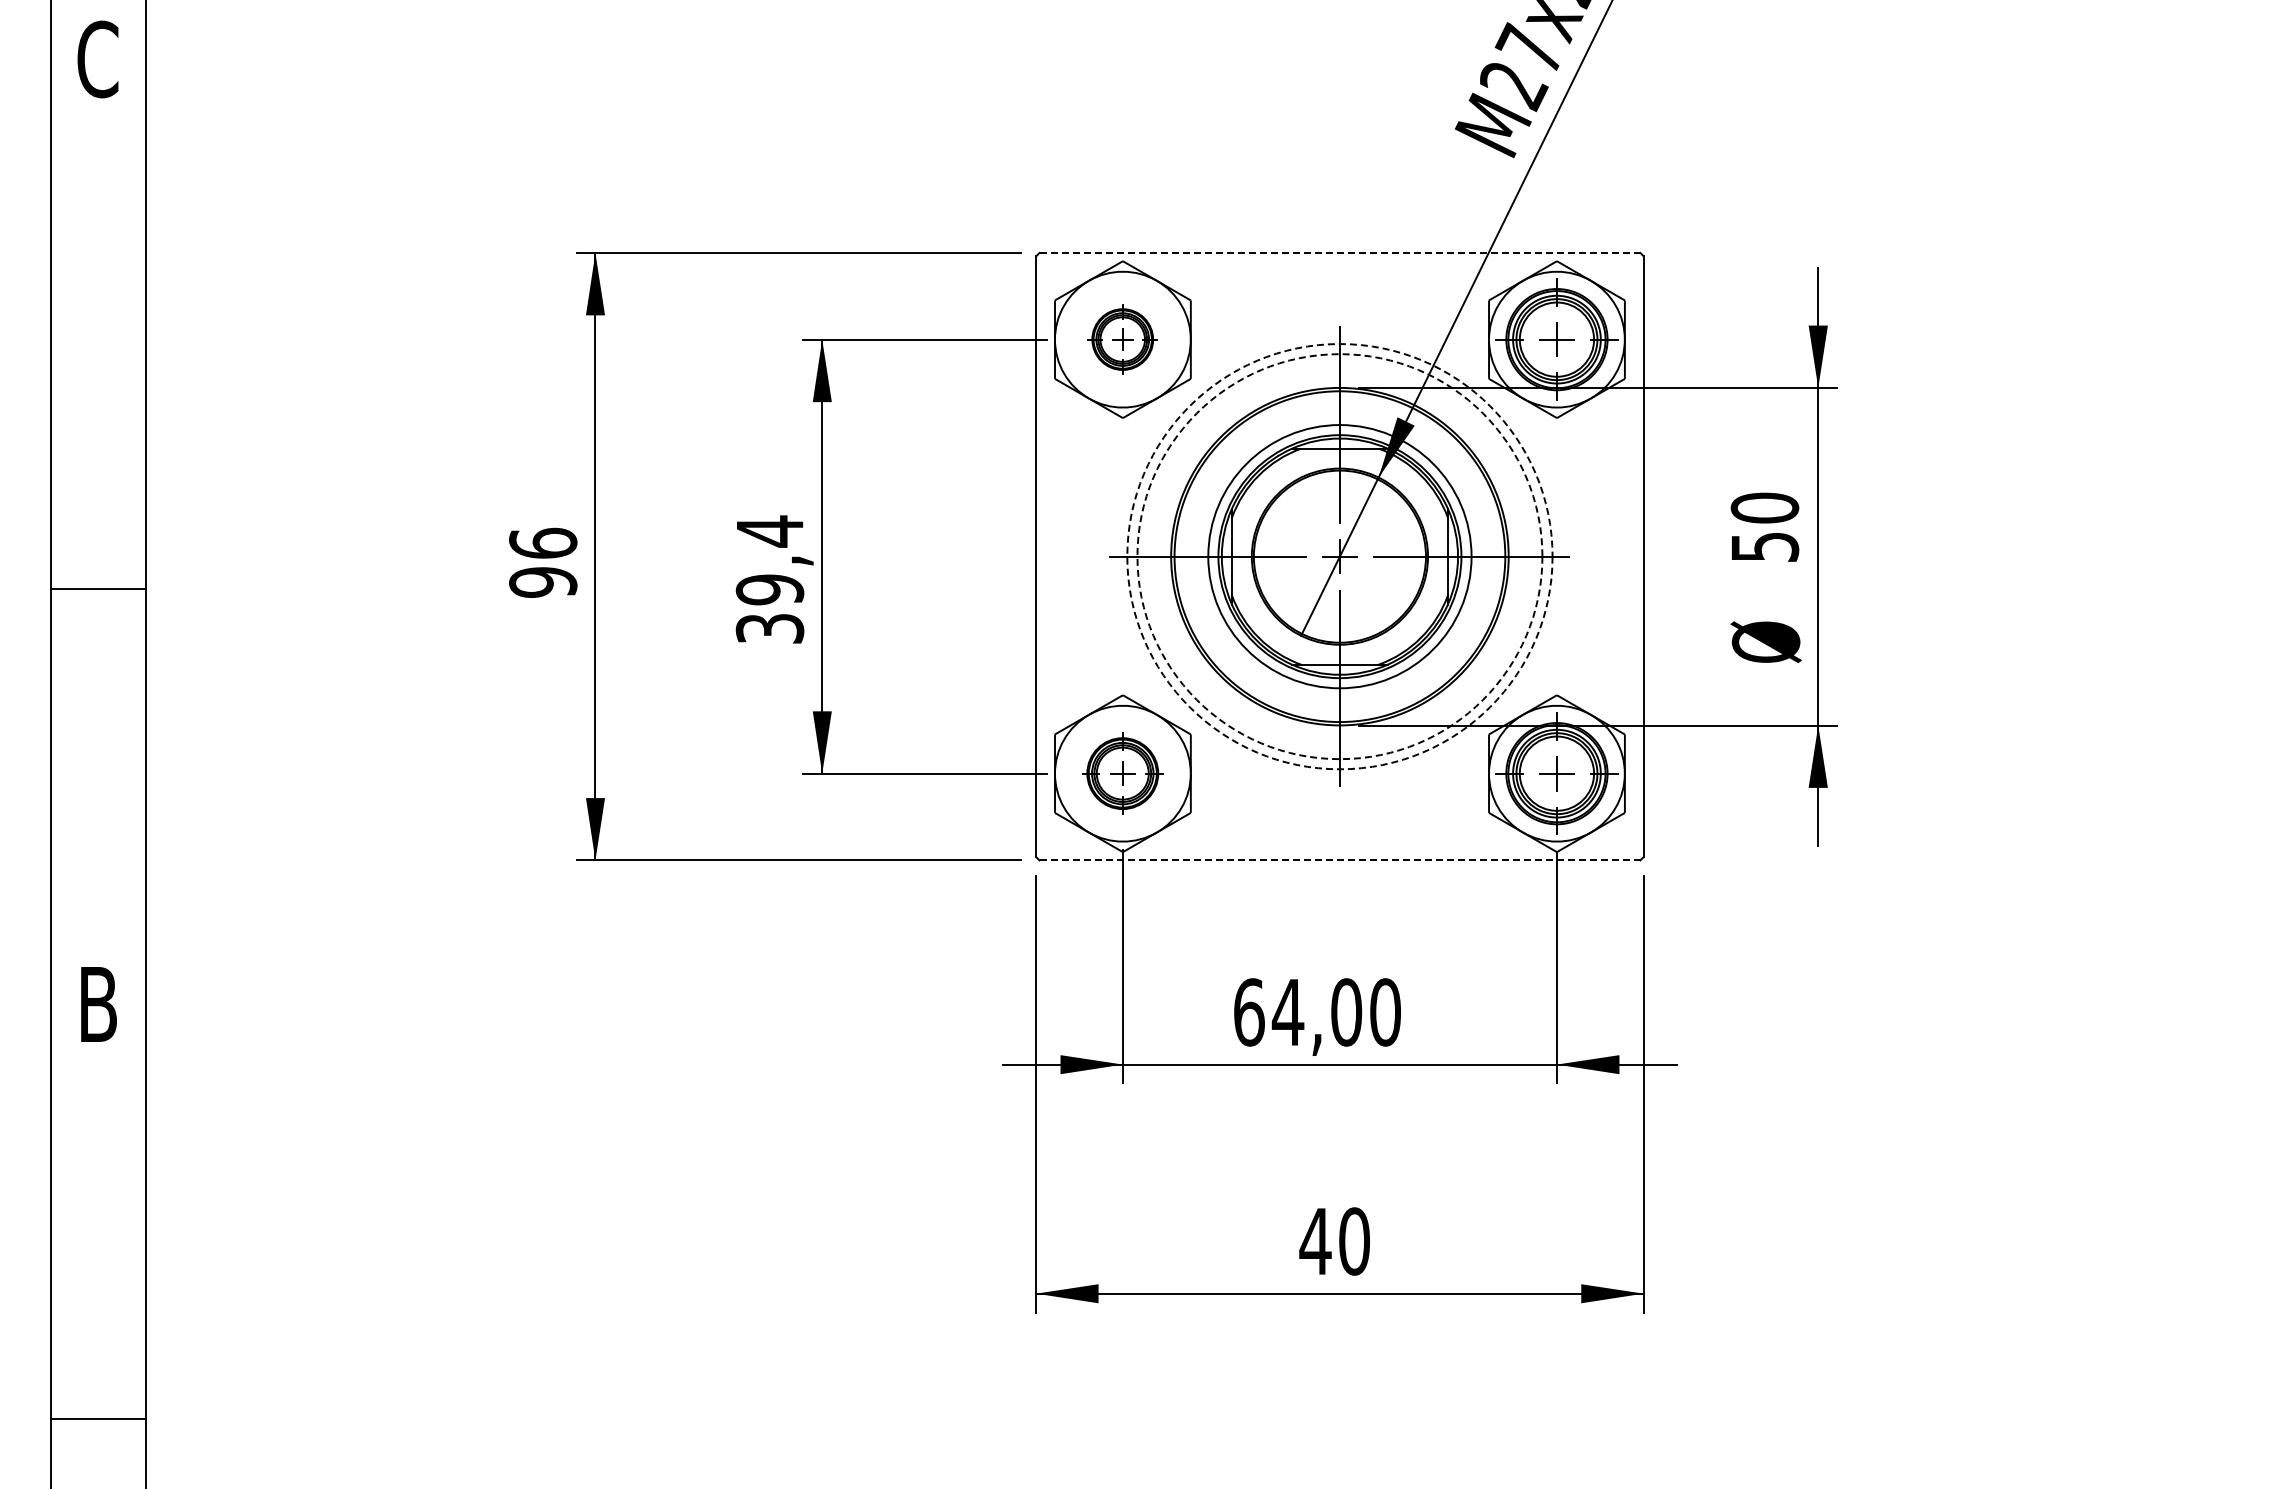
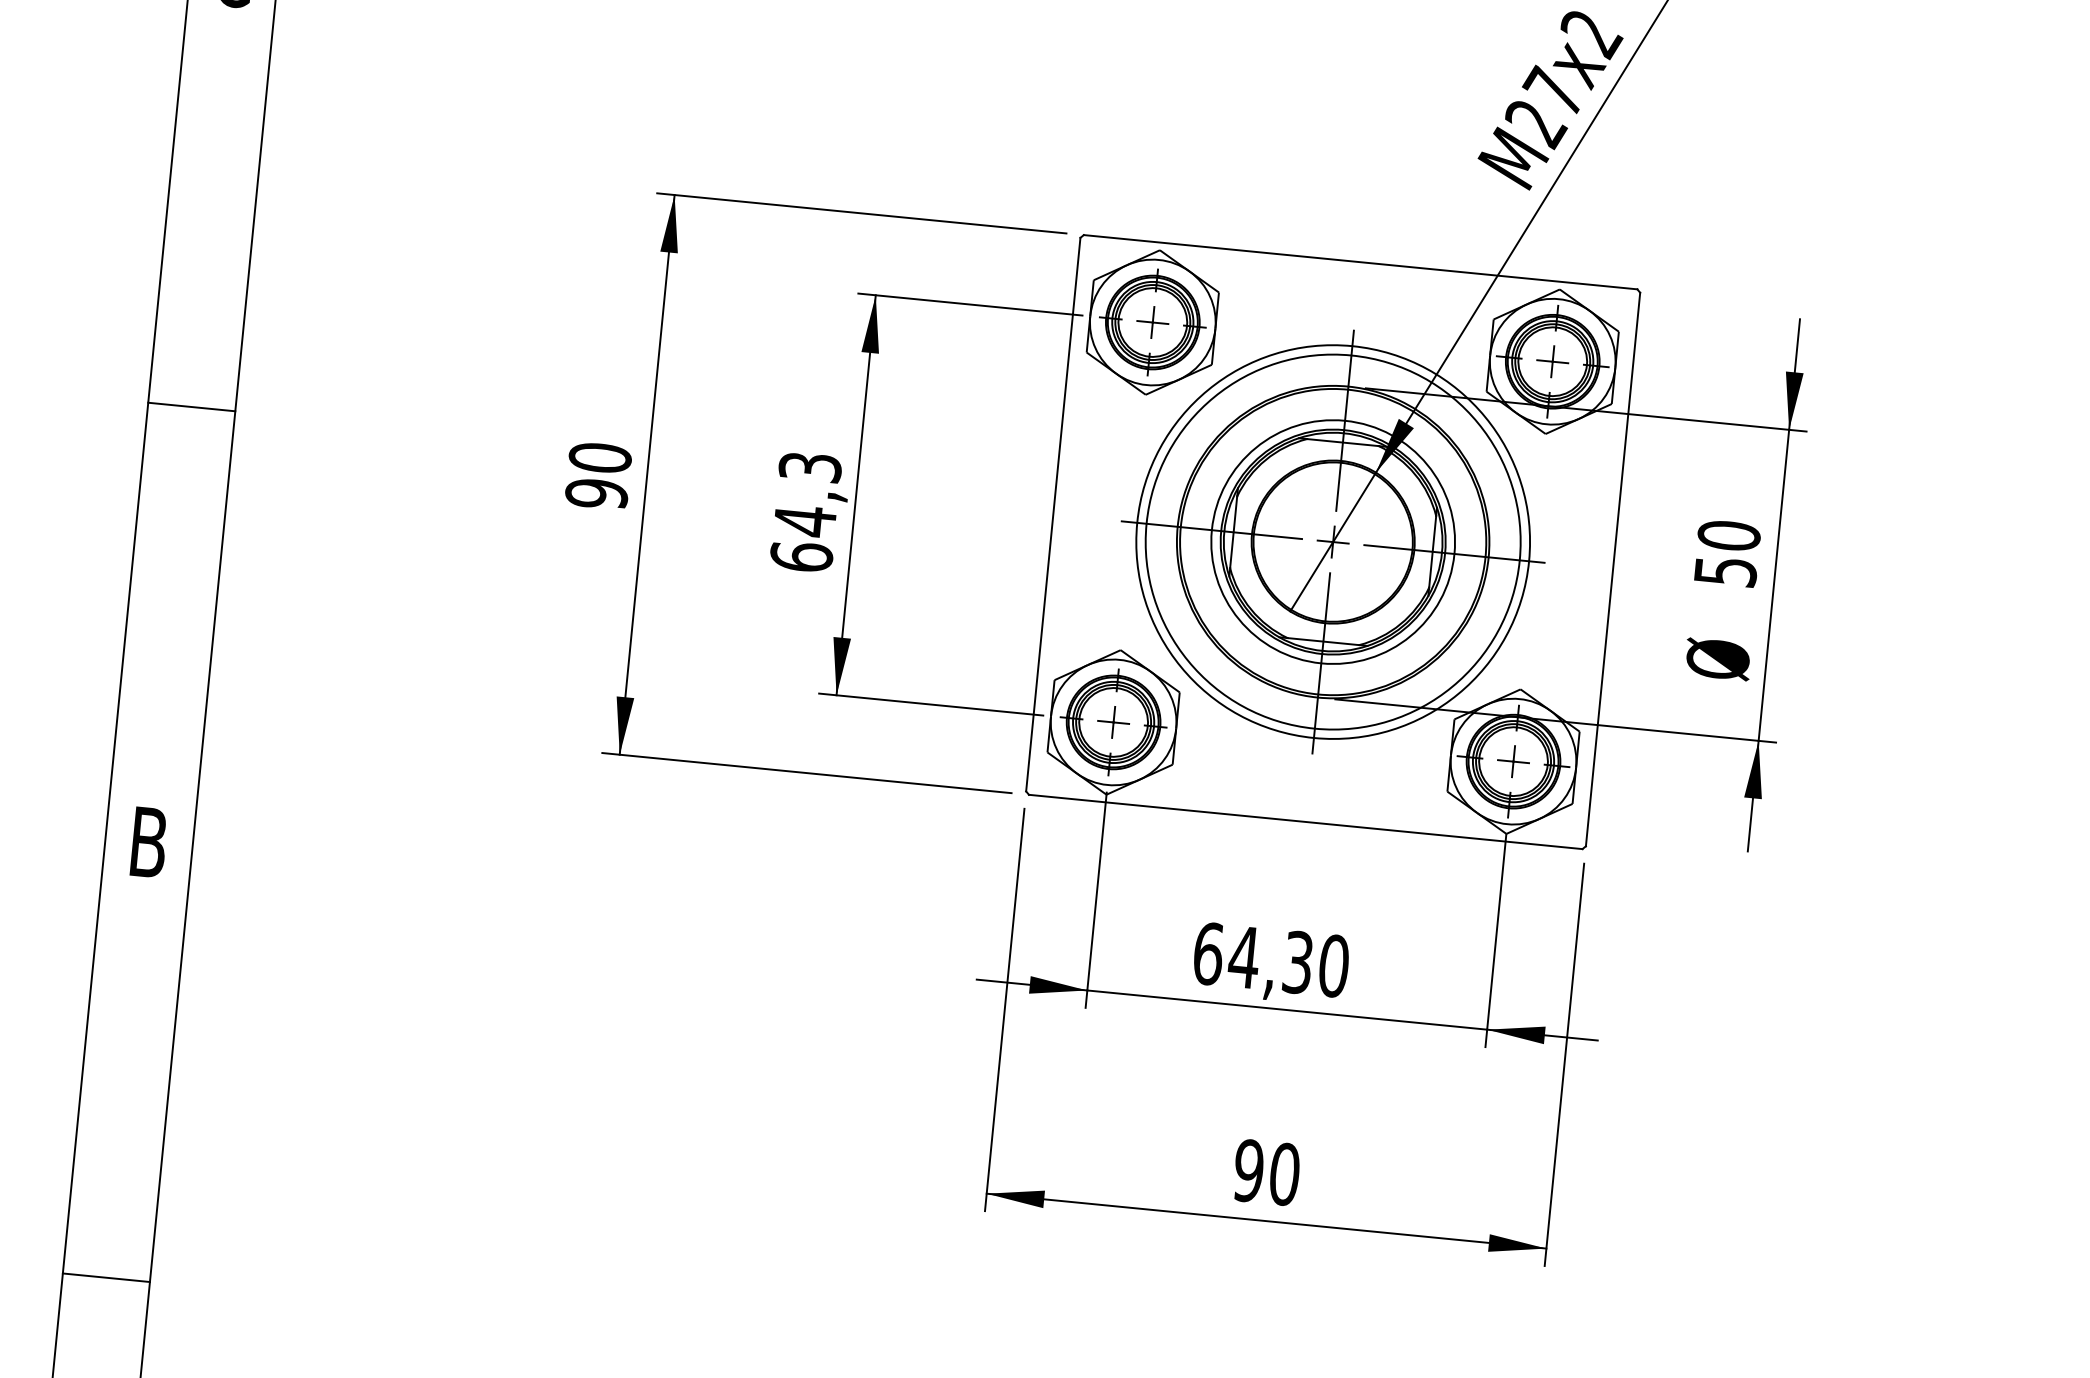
line: (1340, 252) -> (1361, 261), dashed -> solid
part: (1122, 339) -> (1152, 322), size x1.67
text: (543, 542) -> (600, 457), 96 -> 90
circle: (1339, 556) -> (1332, 541), dashed -> solid
circle: (1339, 556) -> (1332, 541), dashed -> solid
text: (769, 579) -> (805, 511), 39,4 -> 64,3
line: (98, 588) -> (191, 406), moved
part: (1122, 773) -> (1113, 722), size x1.43
line: (1340, 860) -> (1306, 822), dashed -> solid
text: (1346, 1012) -> (1298, 962), 64,00 -> 64,30
text: (1315, 1241) -> (1248, 1170), 40 -> 90
line: (98, 1418) -> (106, 1277), moved

